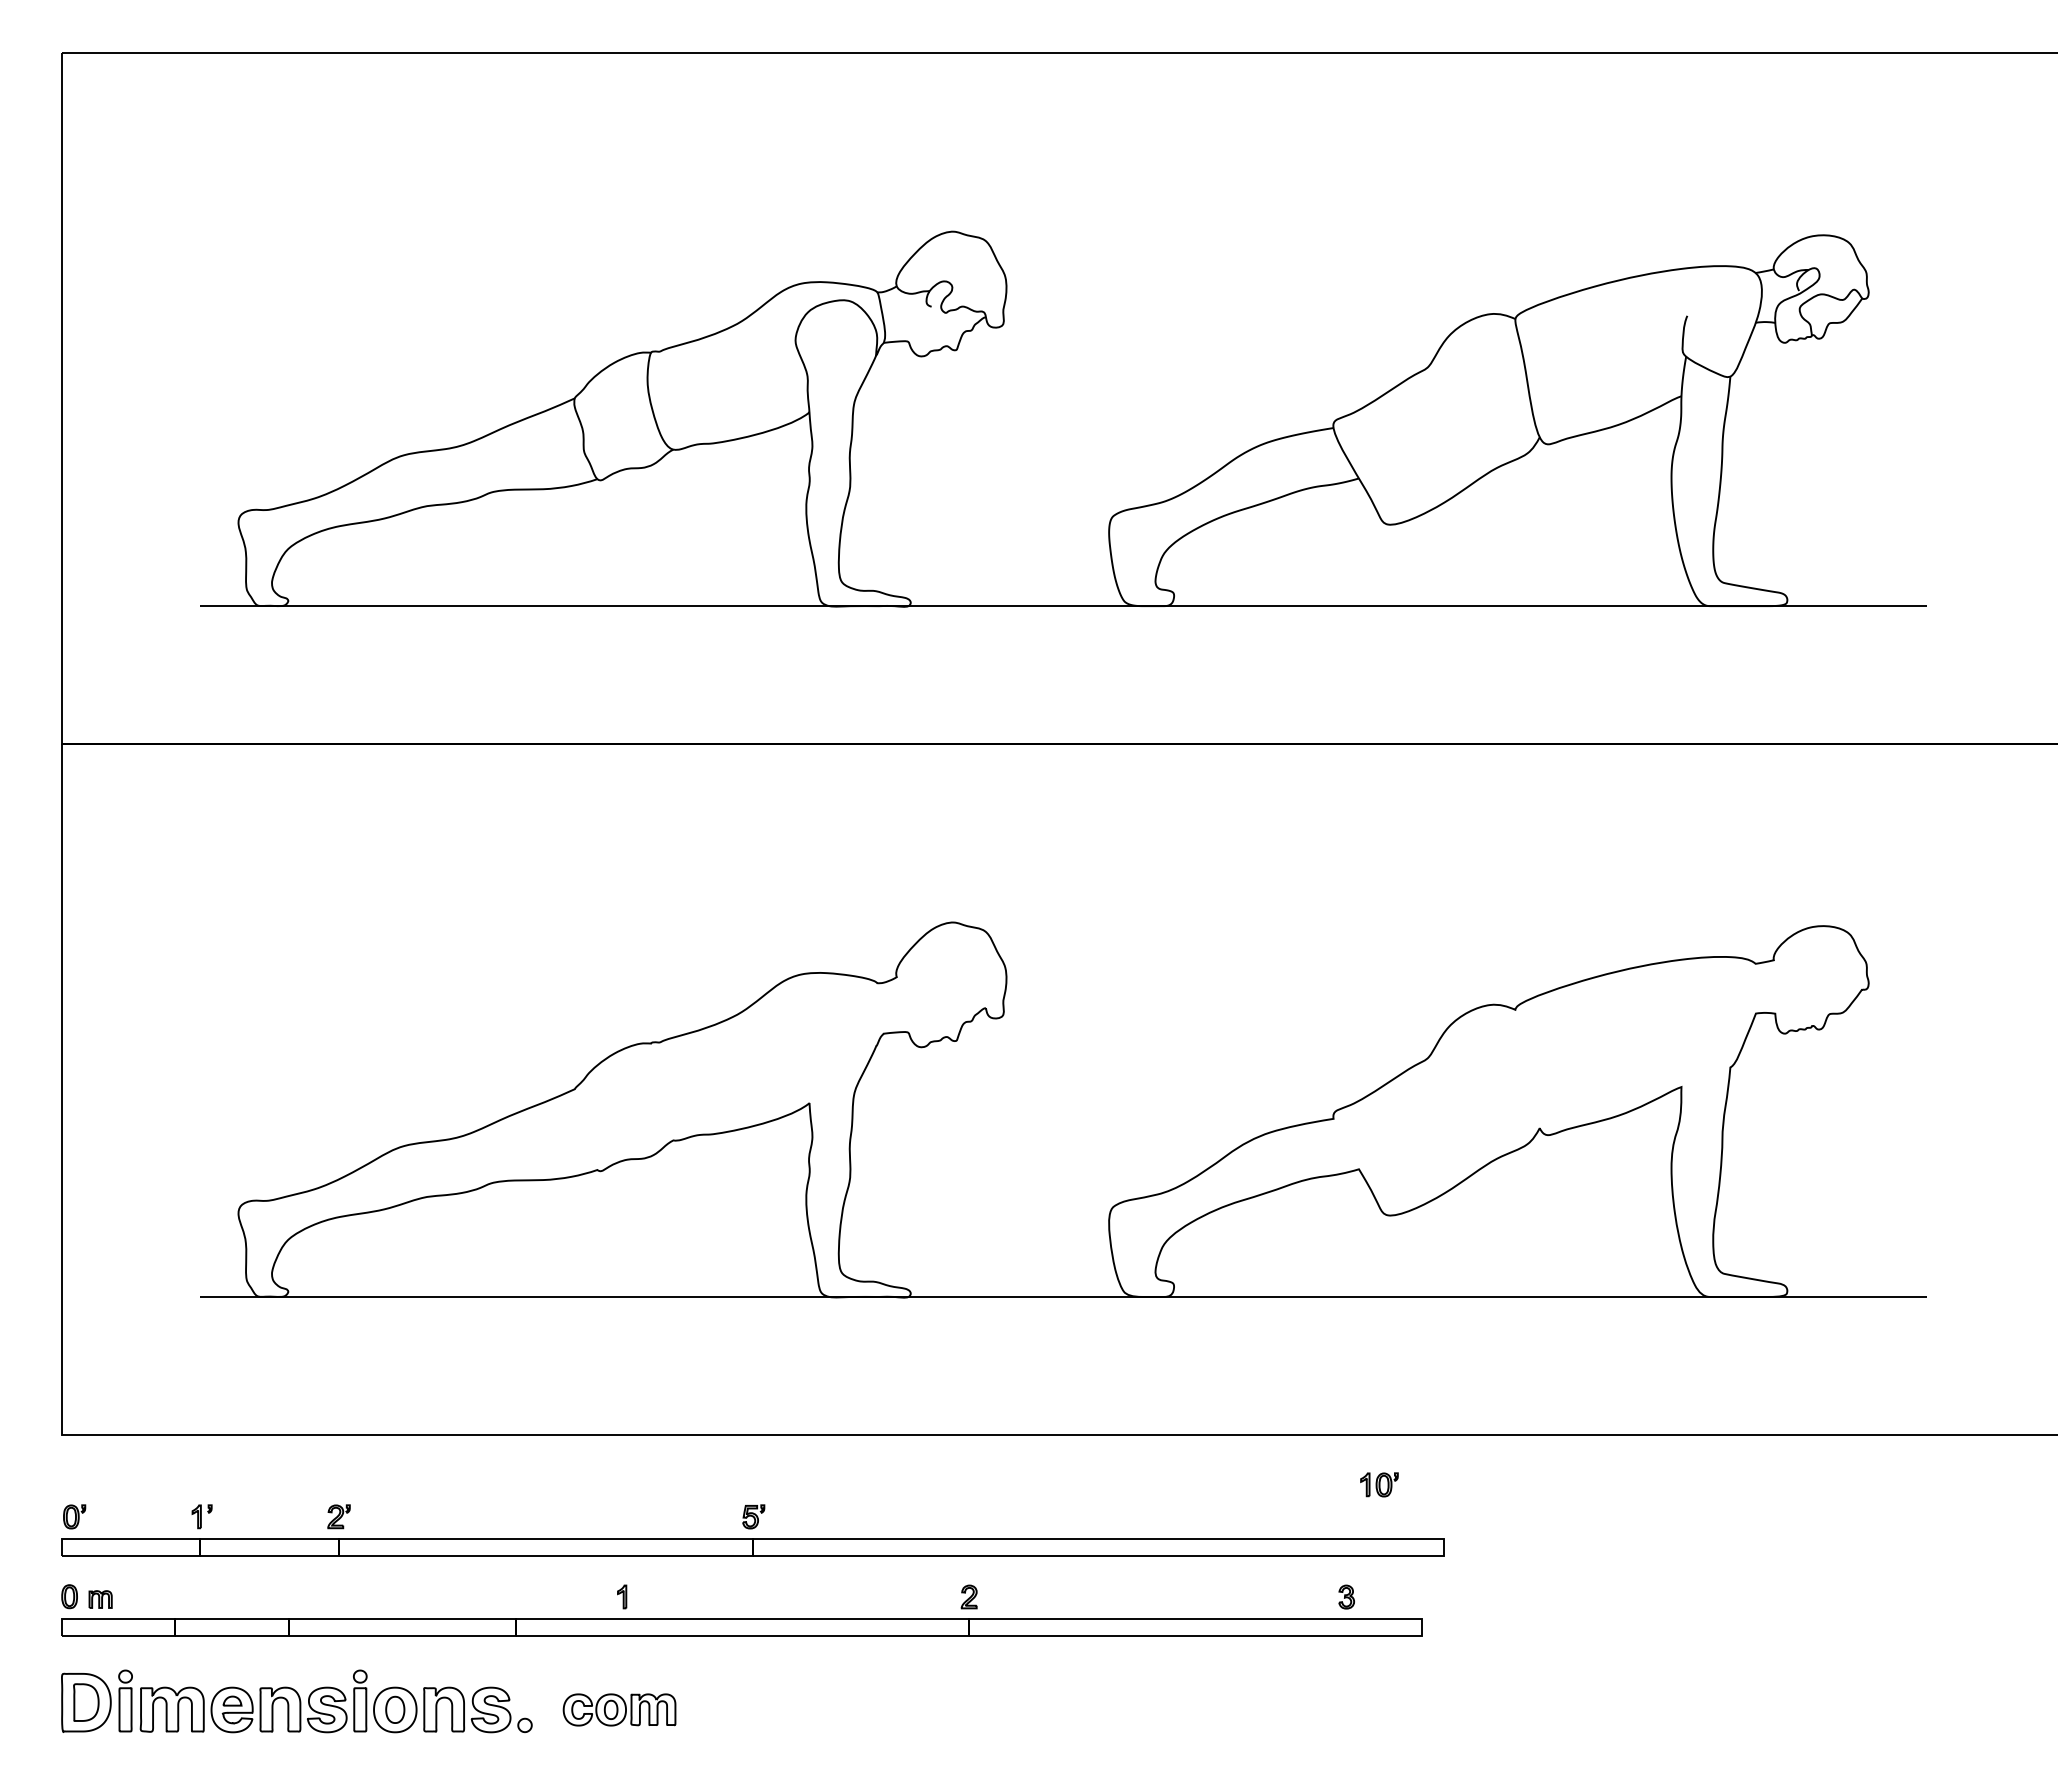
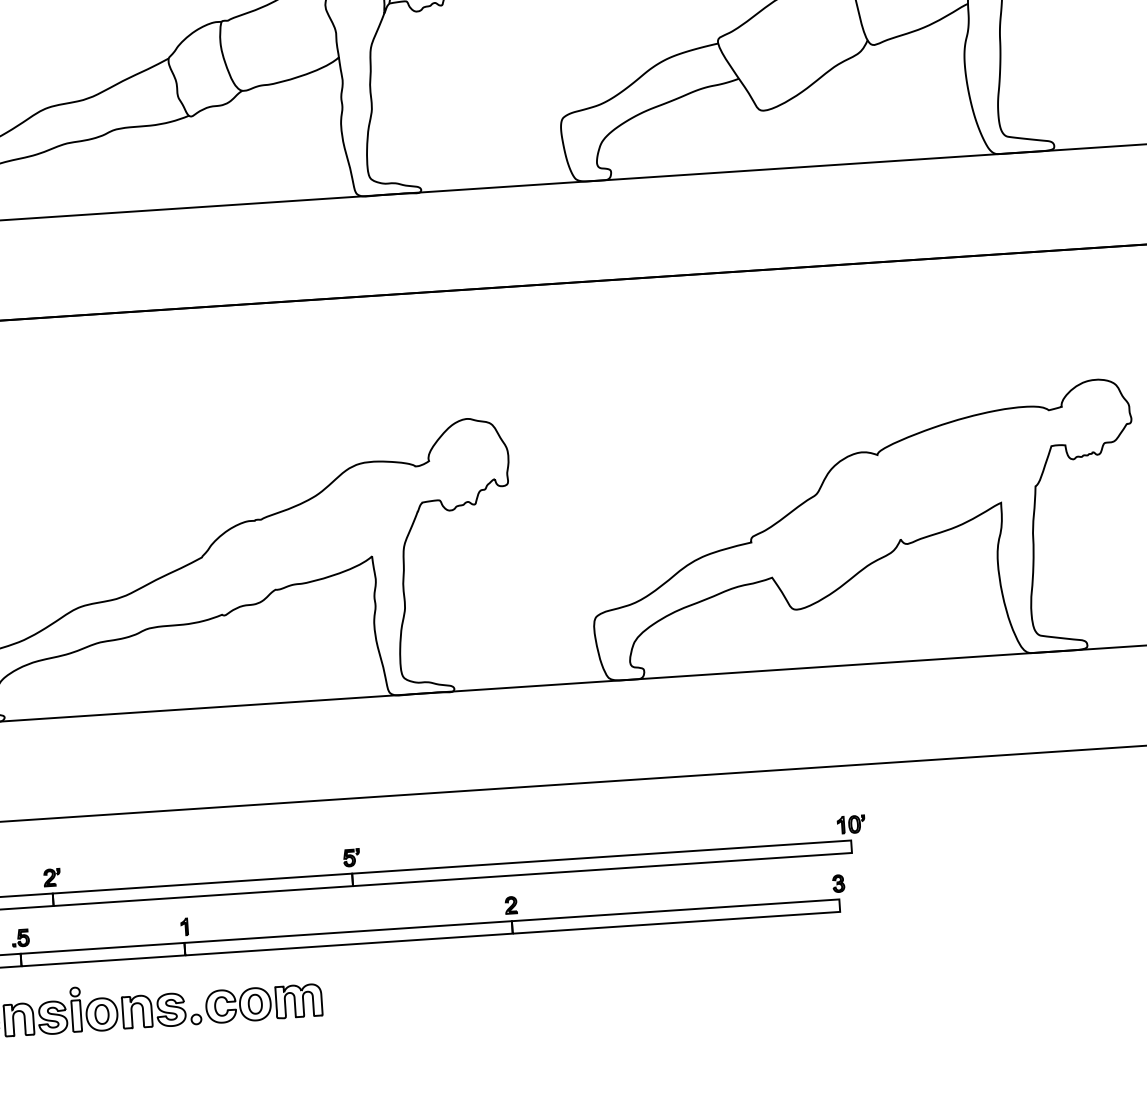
part: (1379, 1484) -> (851, 824), moved
part: (622, 1596) -> (184, 926), moved
part: (1346, 1596) -> (838, 883), moved
part: (290, 1597) -> (20, 938), added
part: (619, 1709) -> (263, 1003), size x1.43

